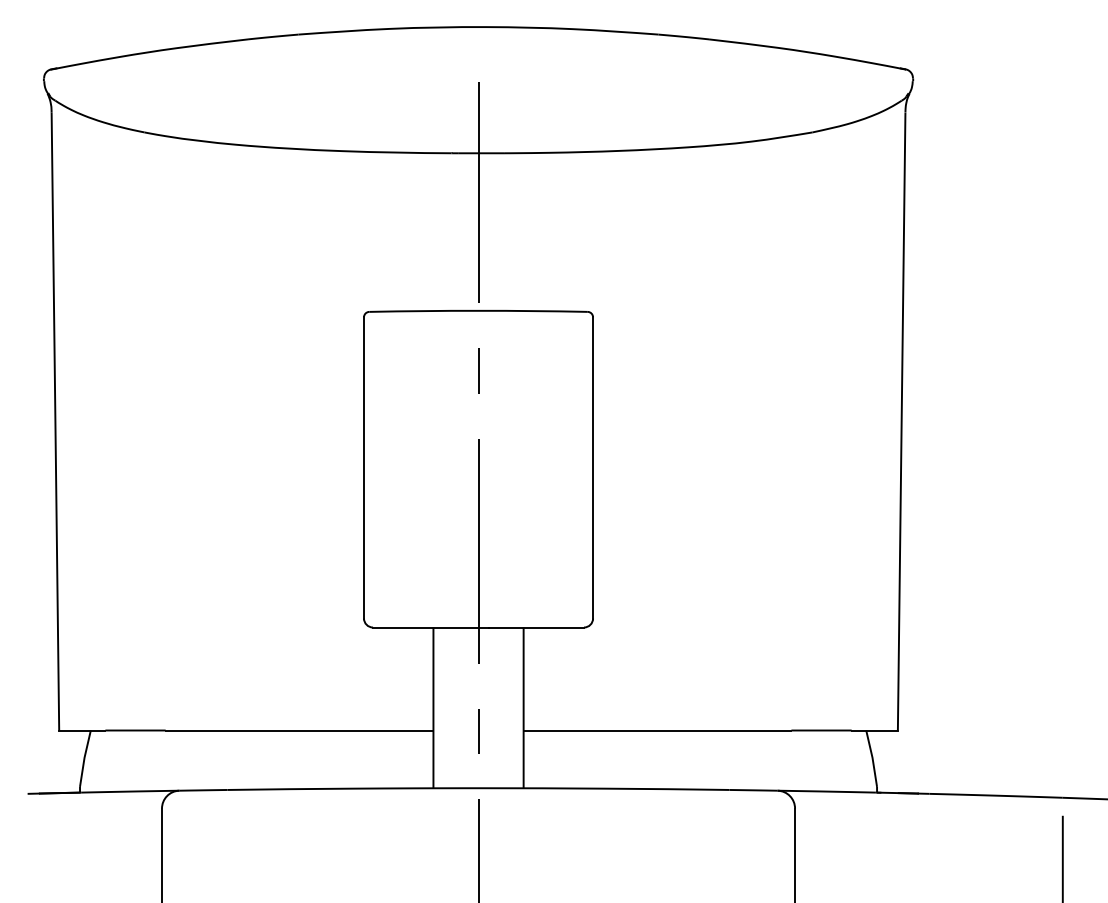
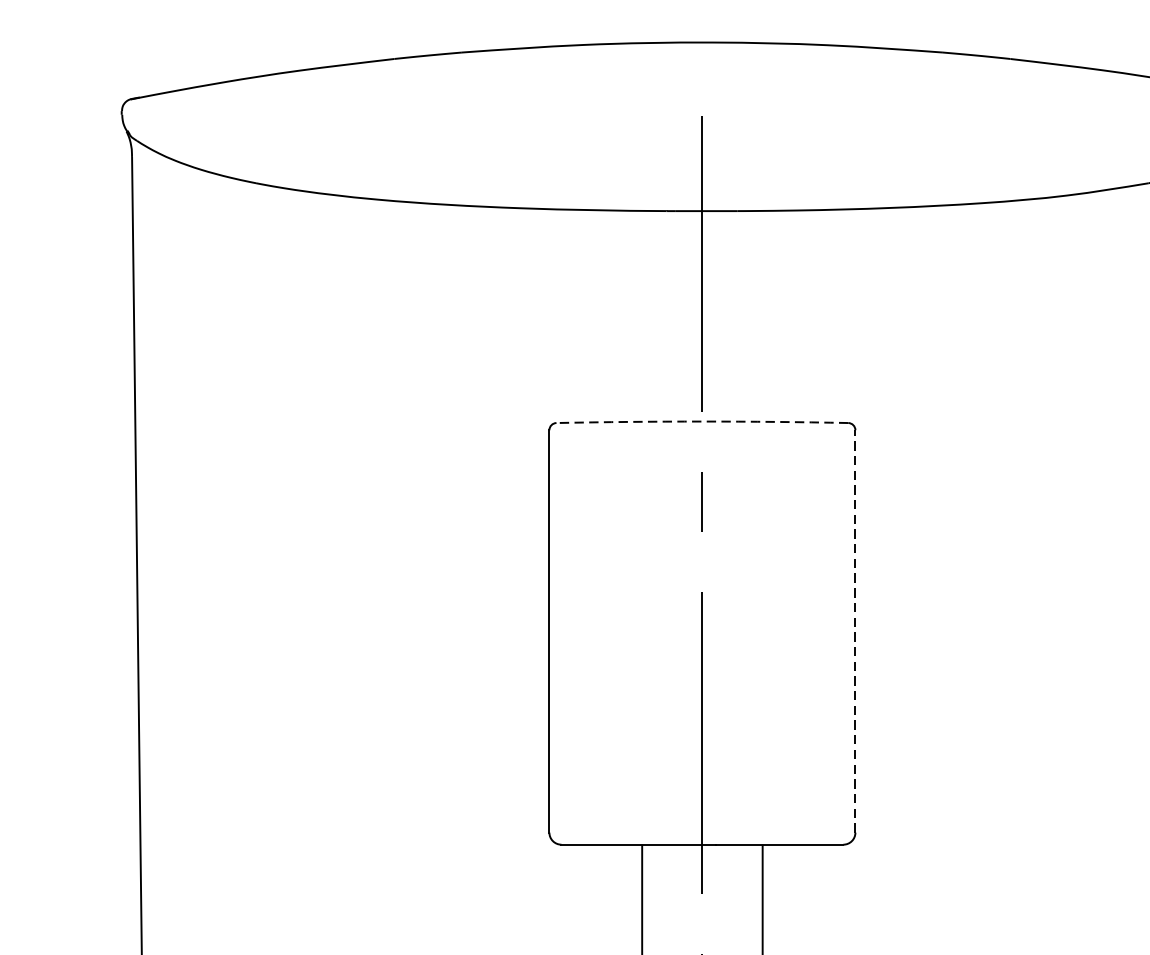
arc: (478, 310) -> (702, 421), solid -> dashed
line: (593, 467) -> (856, 630), solid -> dashed

